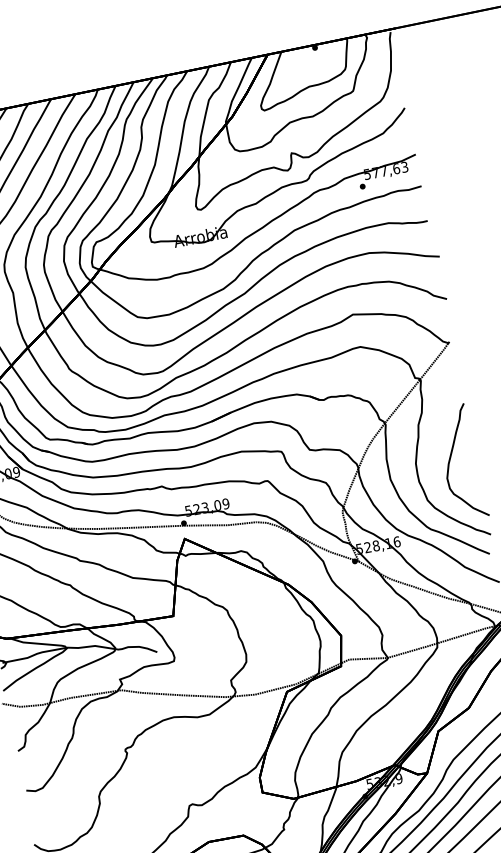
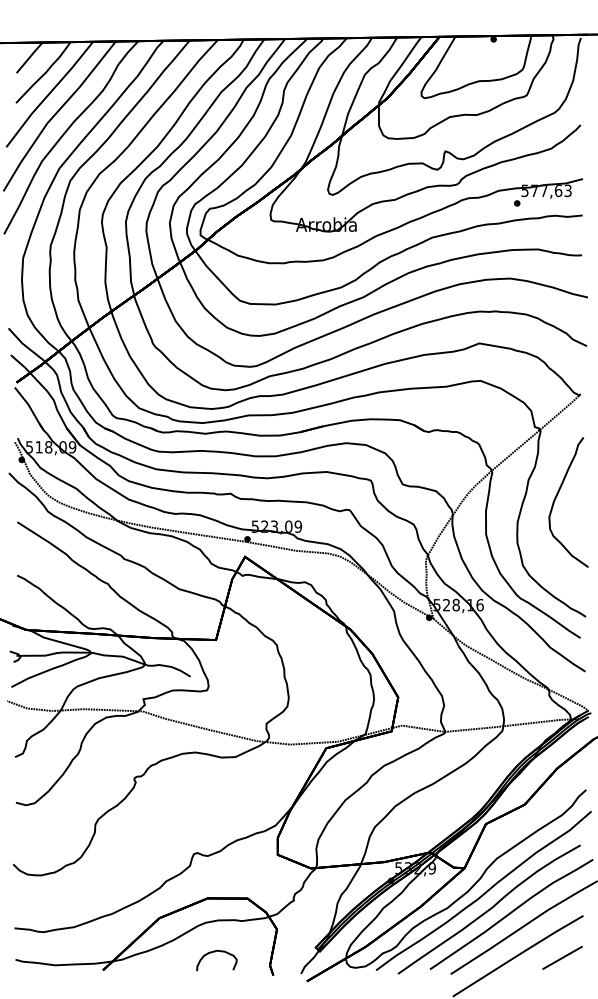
curve: (450, 459) -> (557, 496), moved

